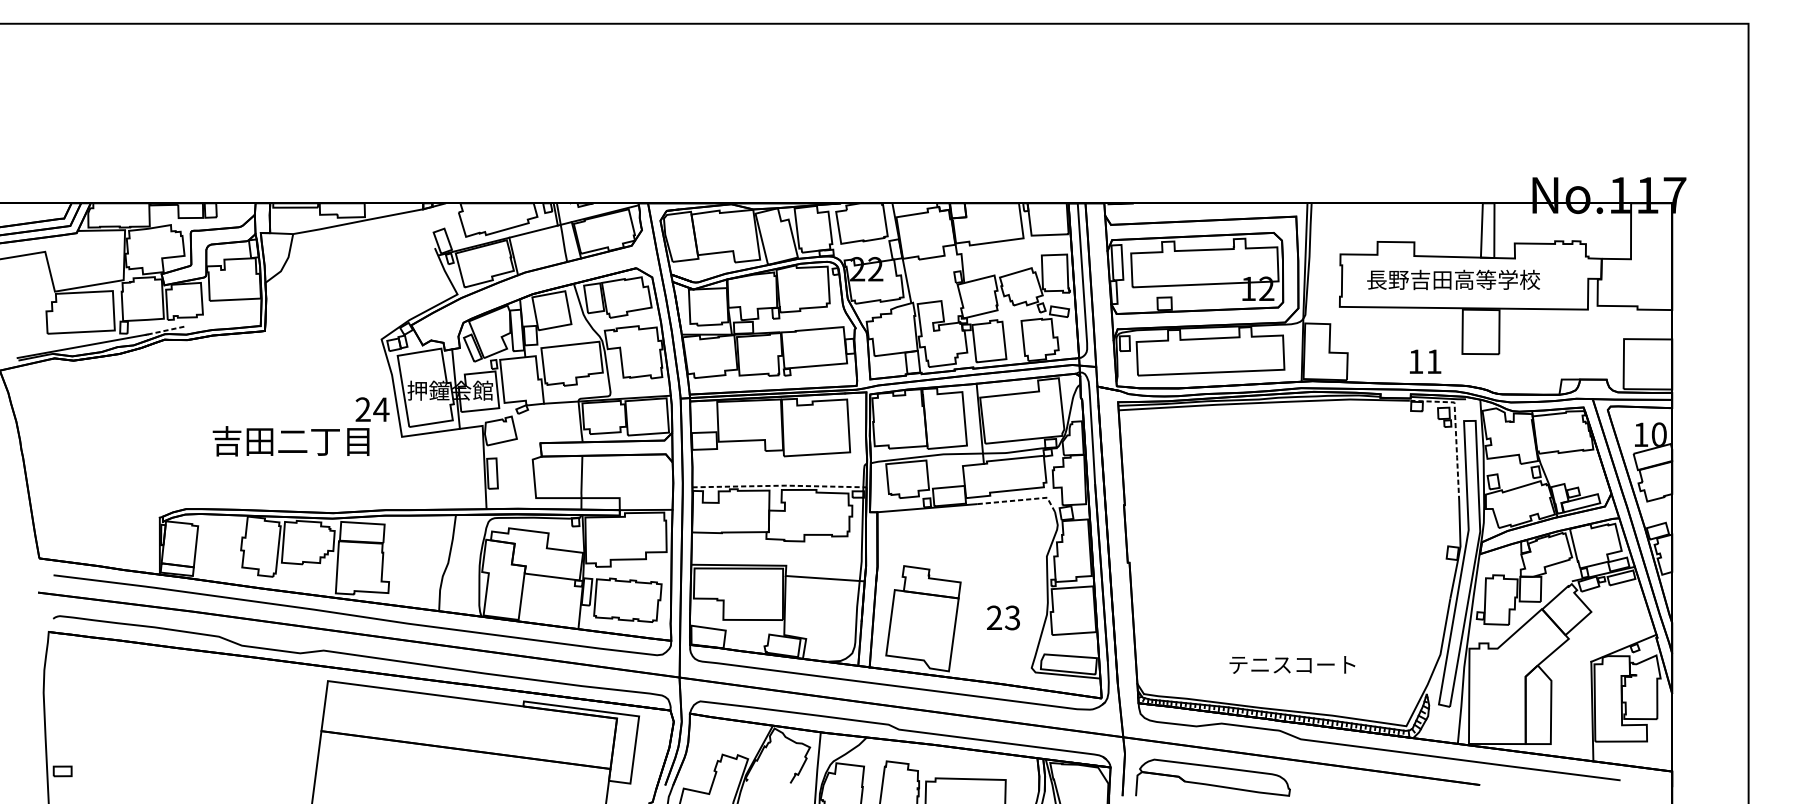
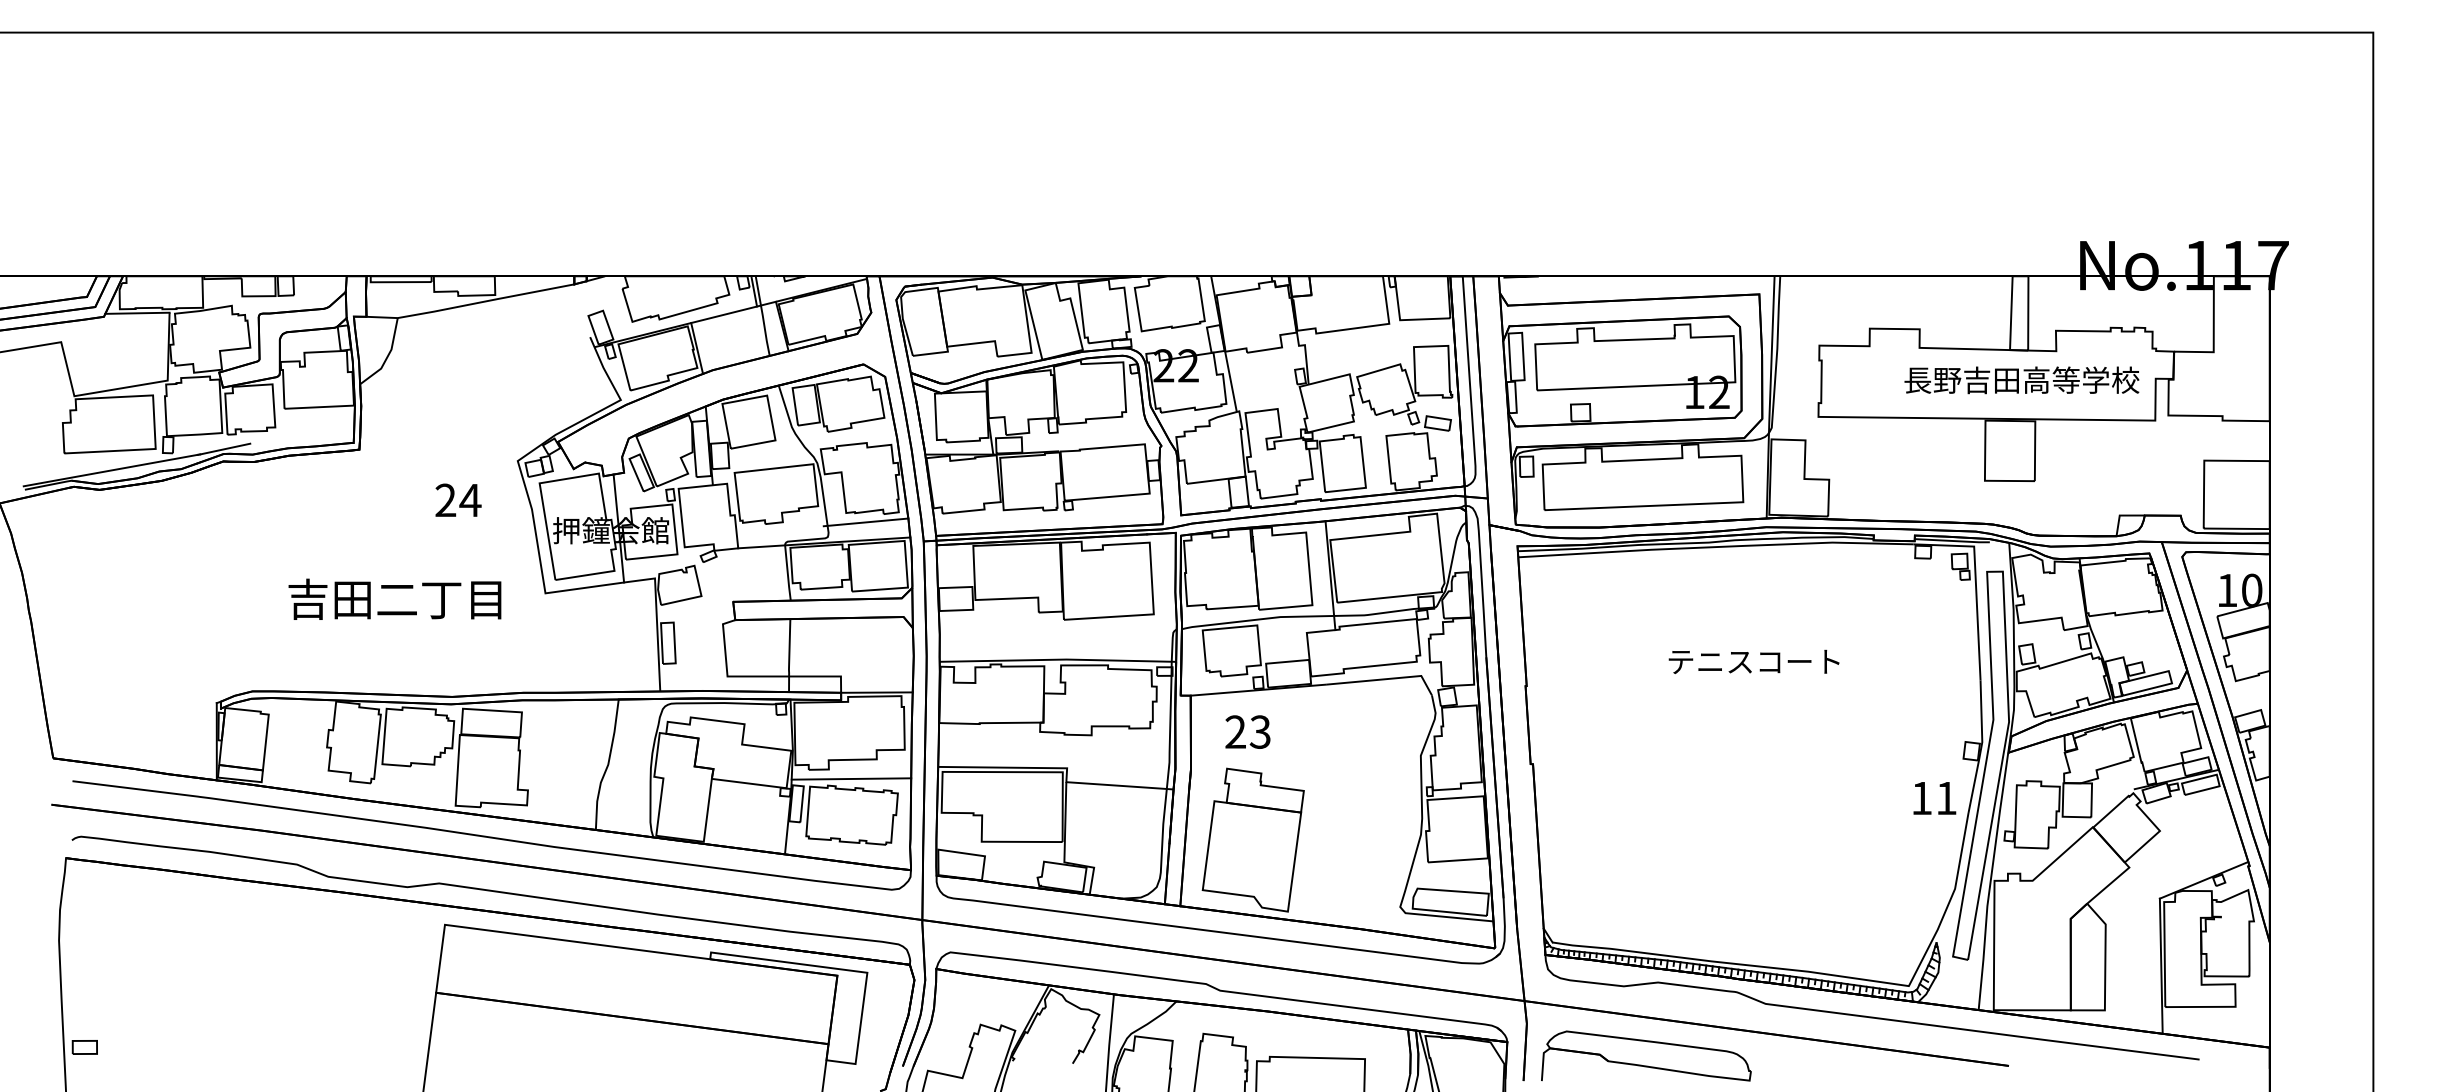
text: (1453, 280) -> (2021, 380), moved
line: (166, 330) -> (225, 449), dashed -> solid
text: (1425, 361) -> (1934, 798), moved
line: (637, 384) -> (865, 522), added
text: (372, 408) -> (458, 499), moved
line: (1455, 429) -> (1975, 583), dashed -> solid
line: (779, 485) -> (1058, 659), dashed -> solid
line: (1021, 500) -> (1386, 679), dashed -> solid
line: (627, 573) -> (851, 778), added
text: (1003, 617) -> (1247, 731), moved
text: (1291, 664) -> (1753, 661), moved

